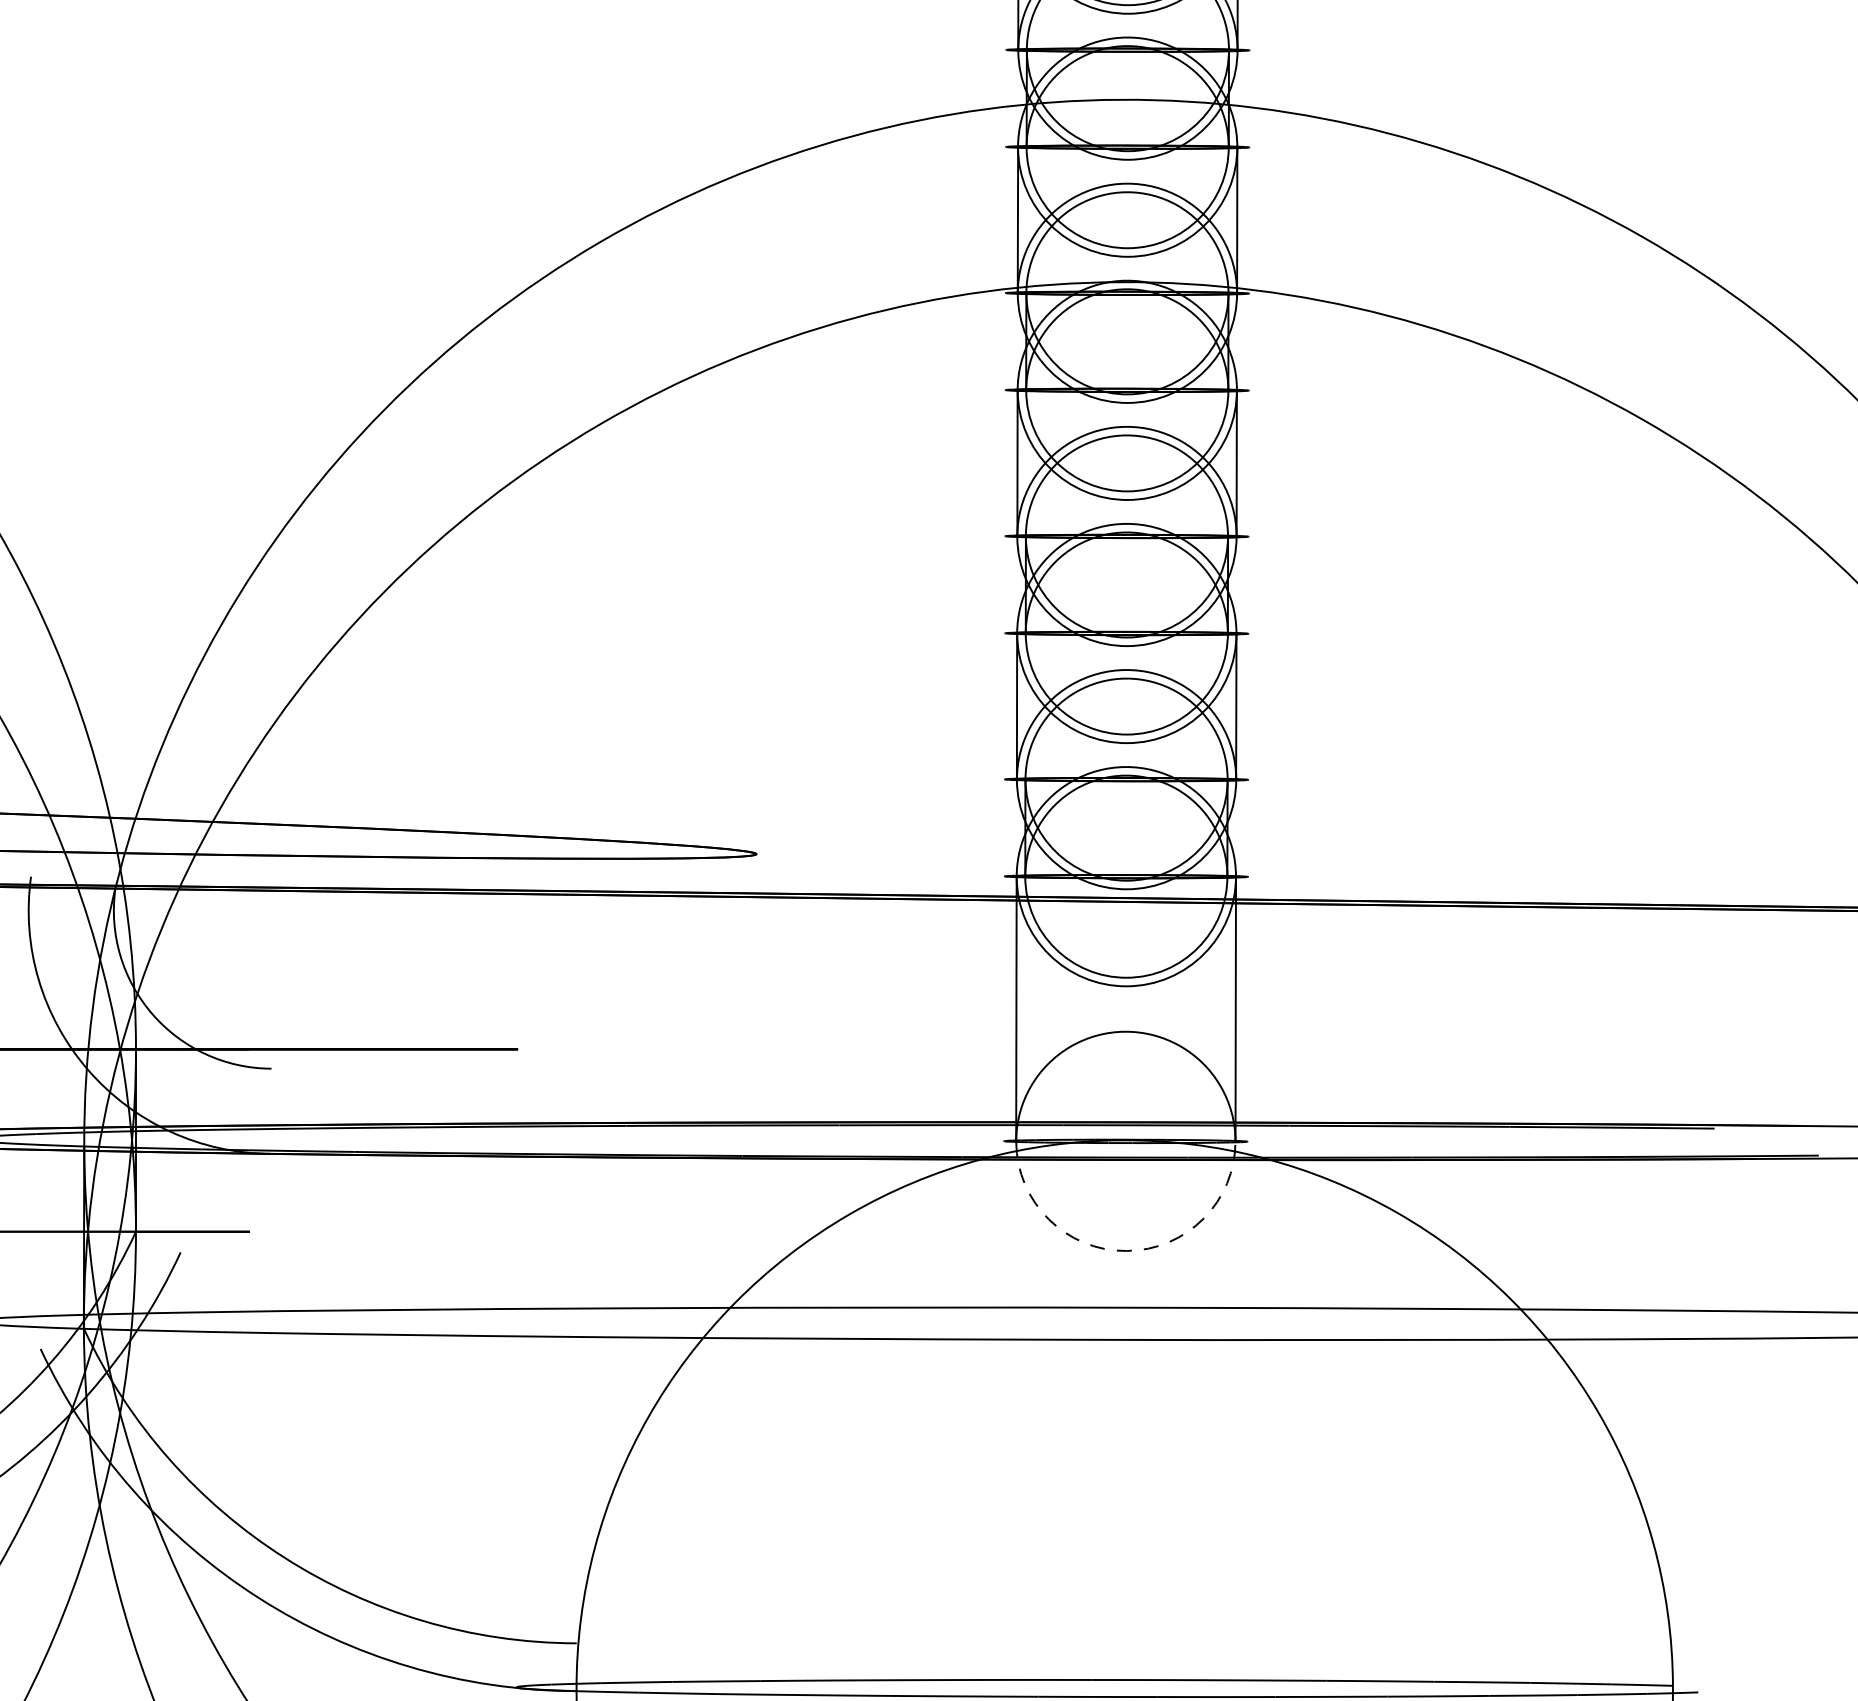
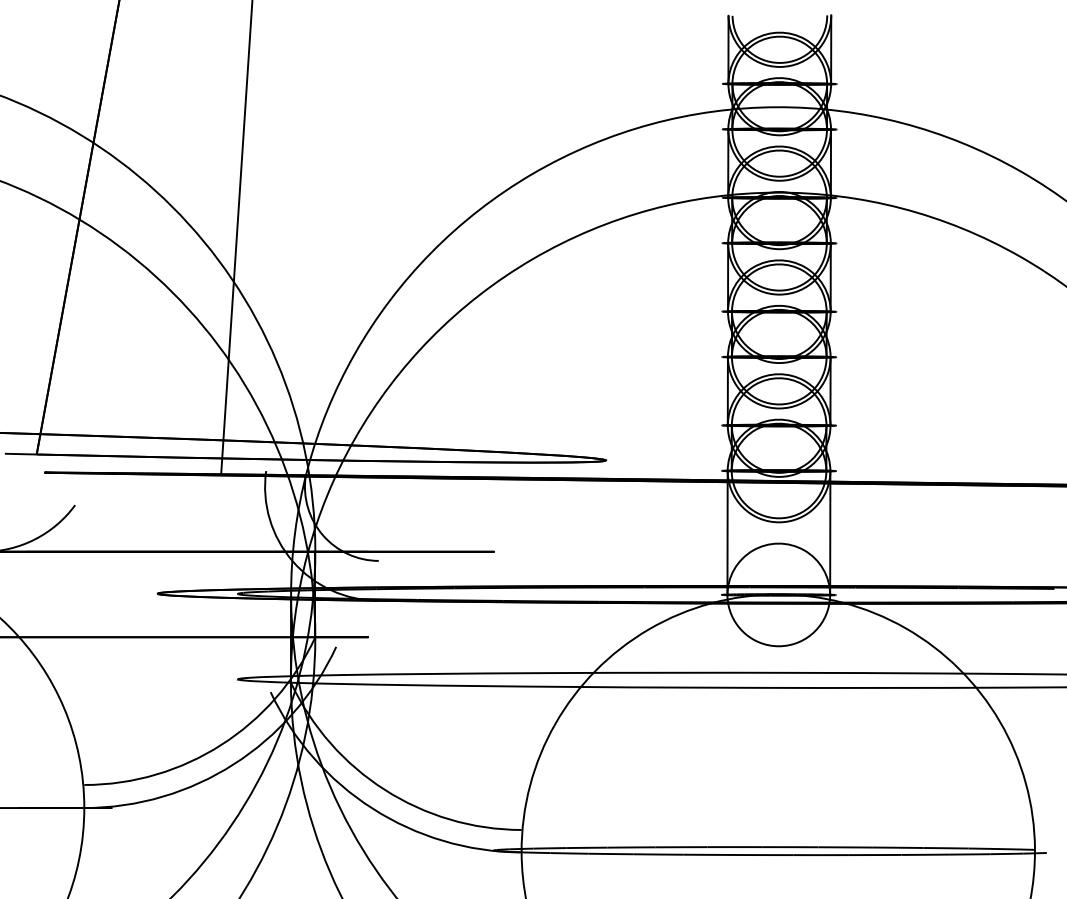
arc: (1127, 1251) -> (779, 646), dashed -> solid

